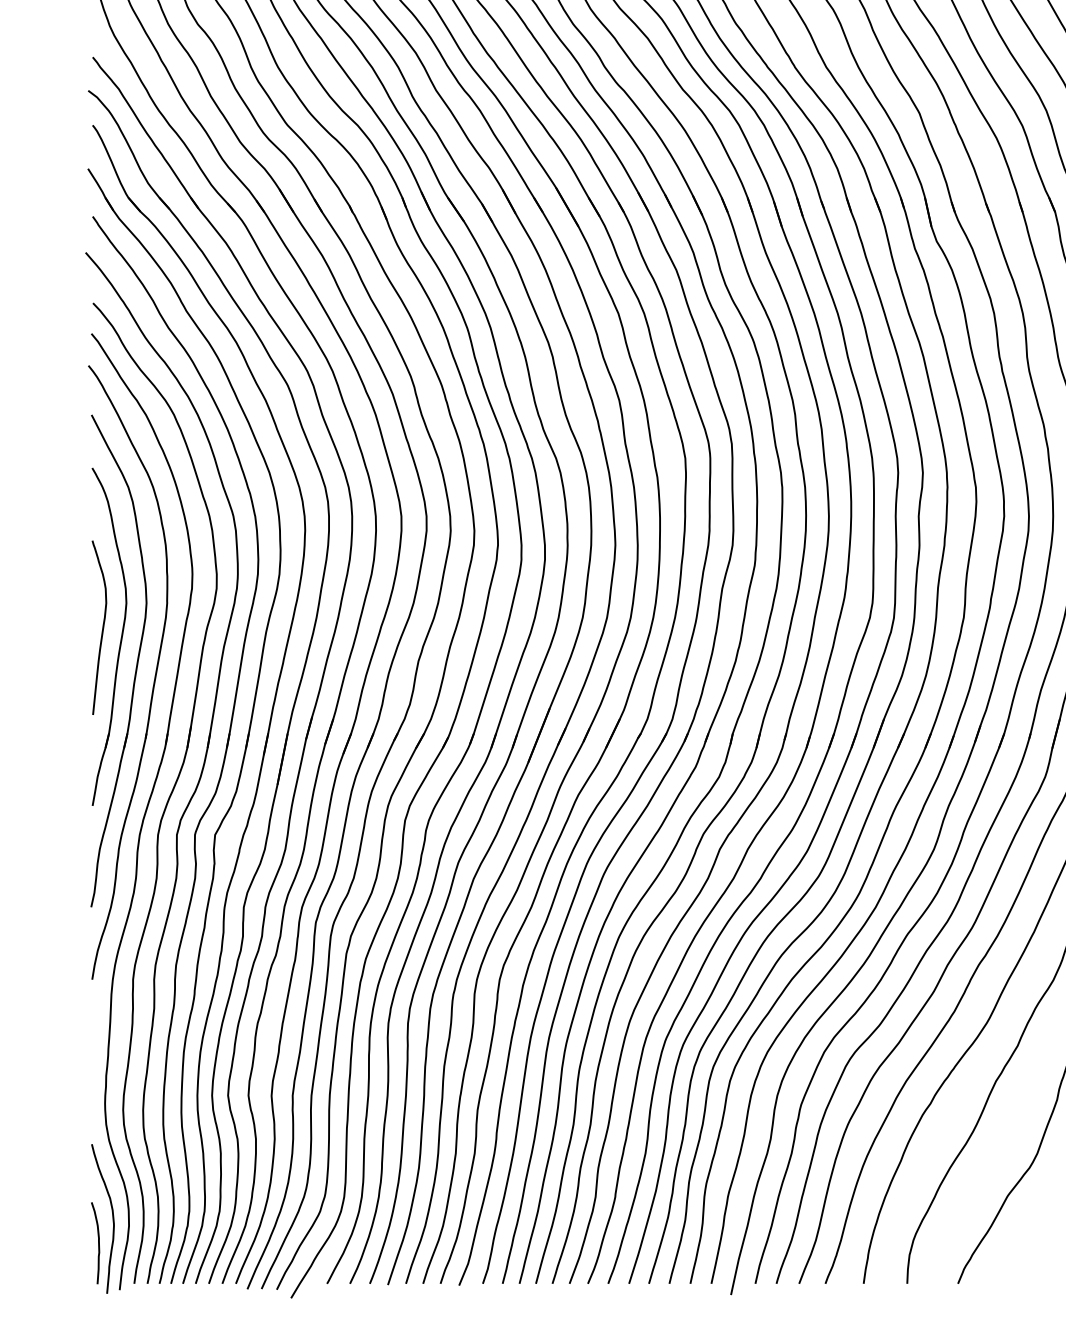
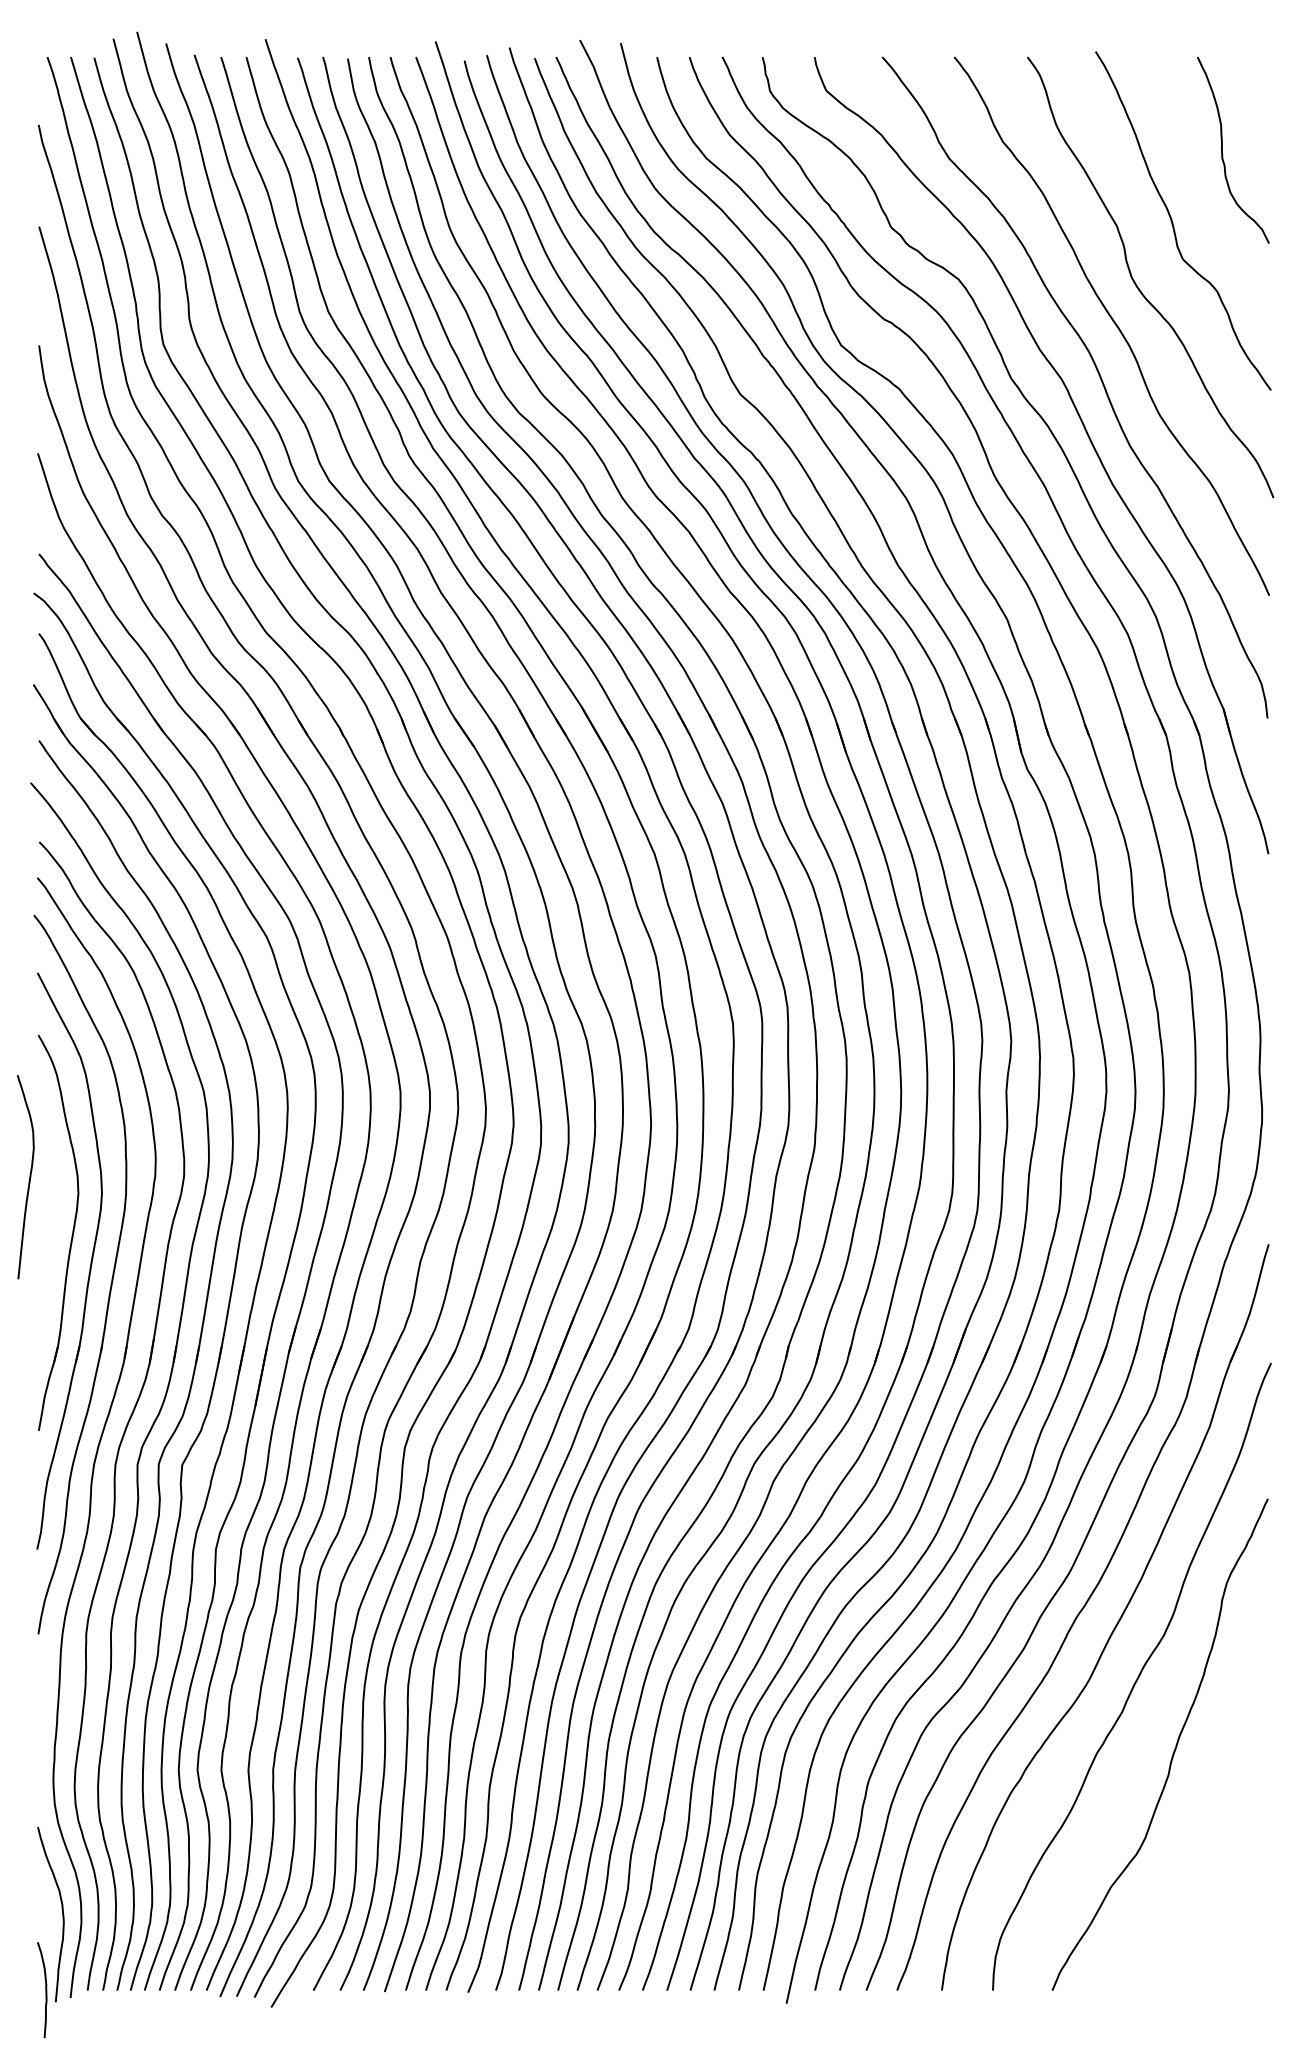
curve: (102, 628) -> (29, 1177), moved
curve: (98, 1242) -> (45, 1989), moved

